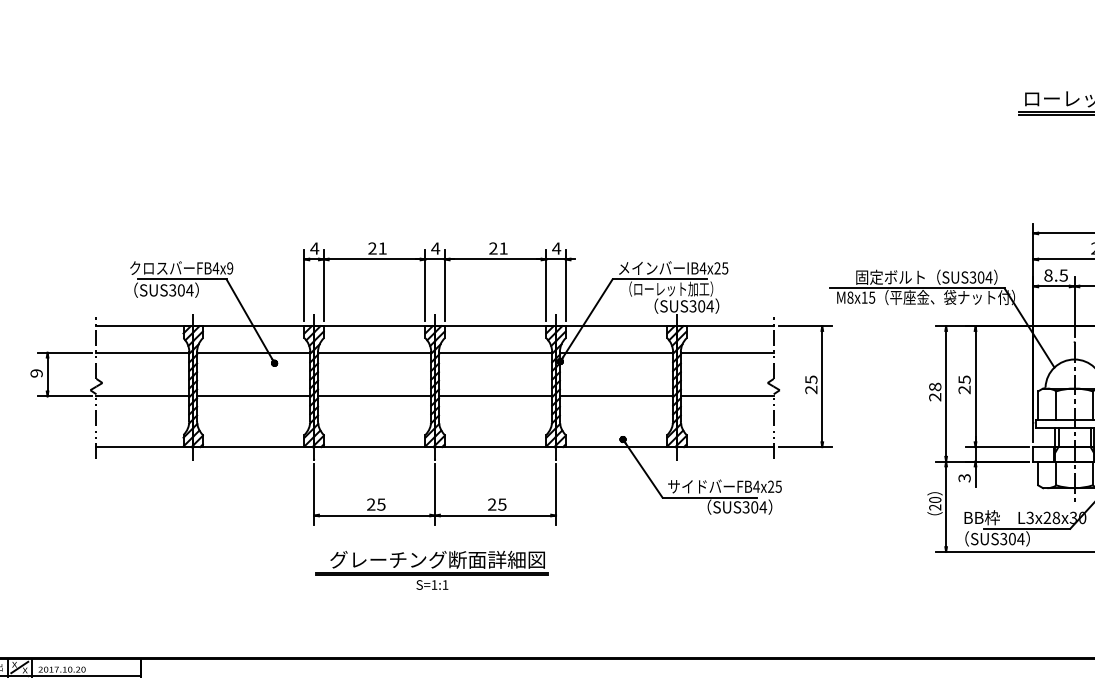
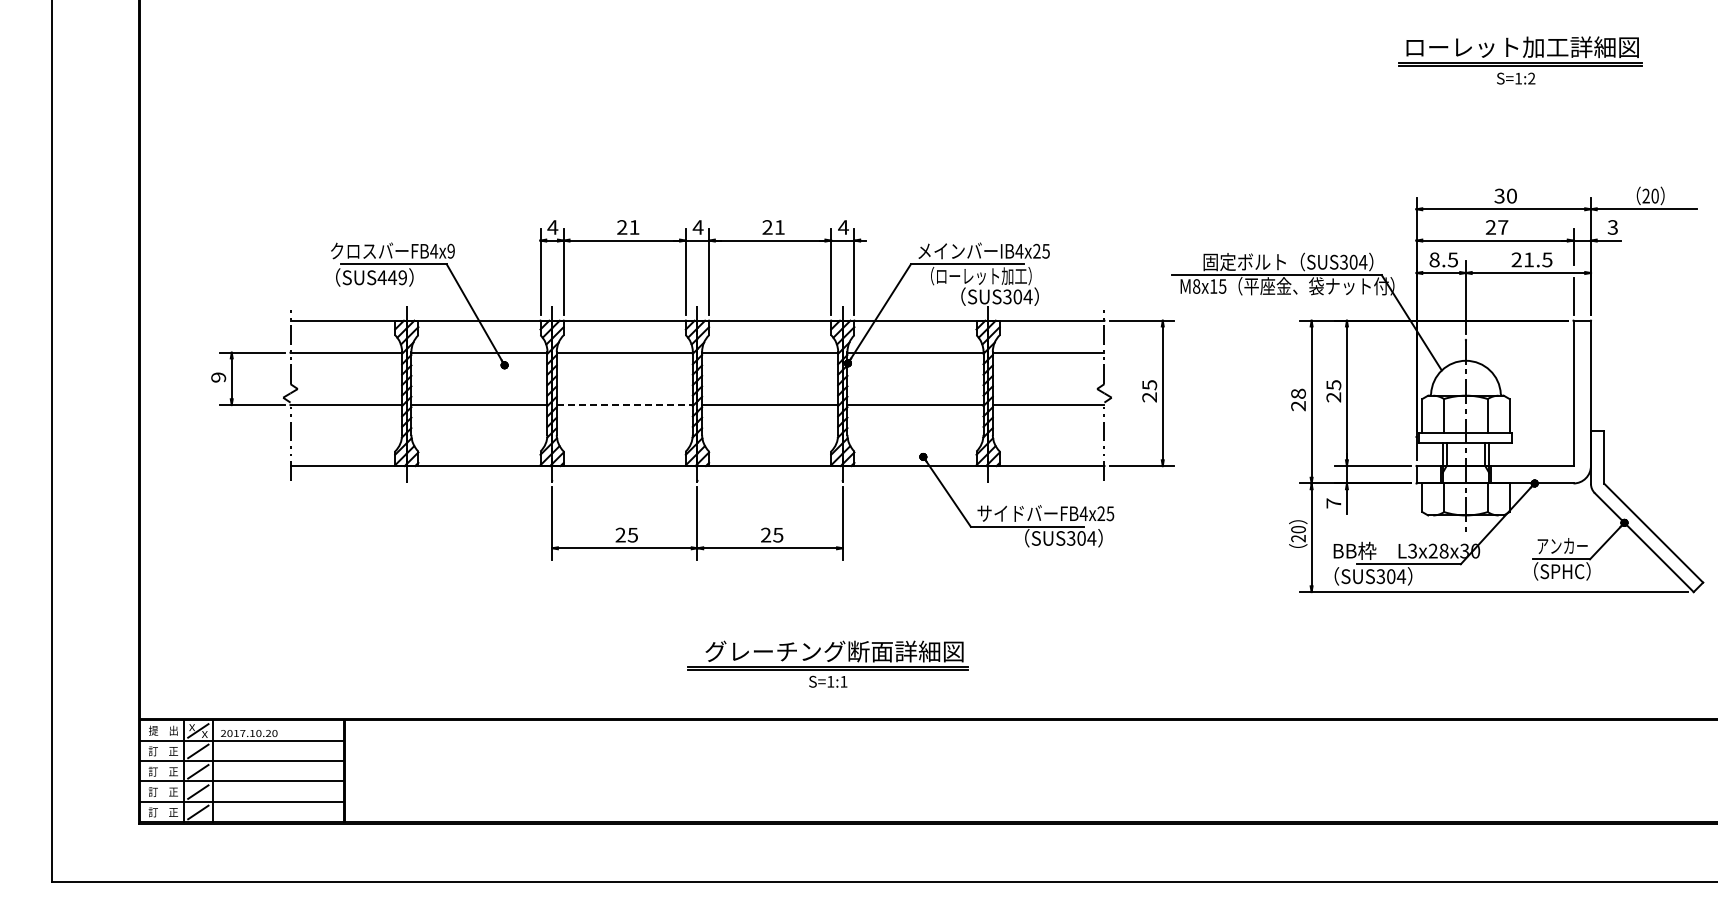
text: (181, 290) -> (392, 277), SUS304 -> SUS449
line: (375, 396) -> (625, 405), solid -> dashed
text: (964, 478) -> (1333, 503), 3 -> 7
part: (431, 569) -> (827, 663), moved

